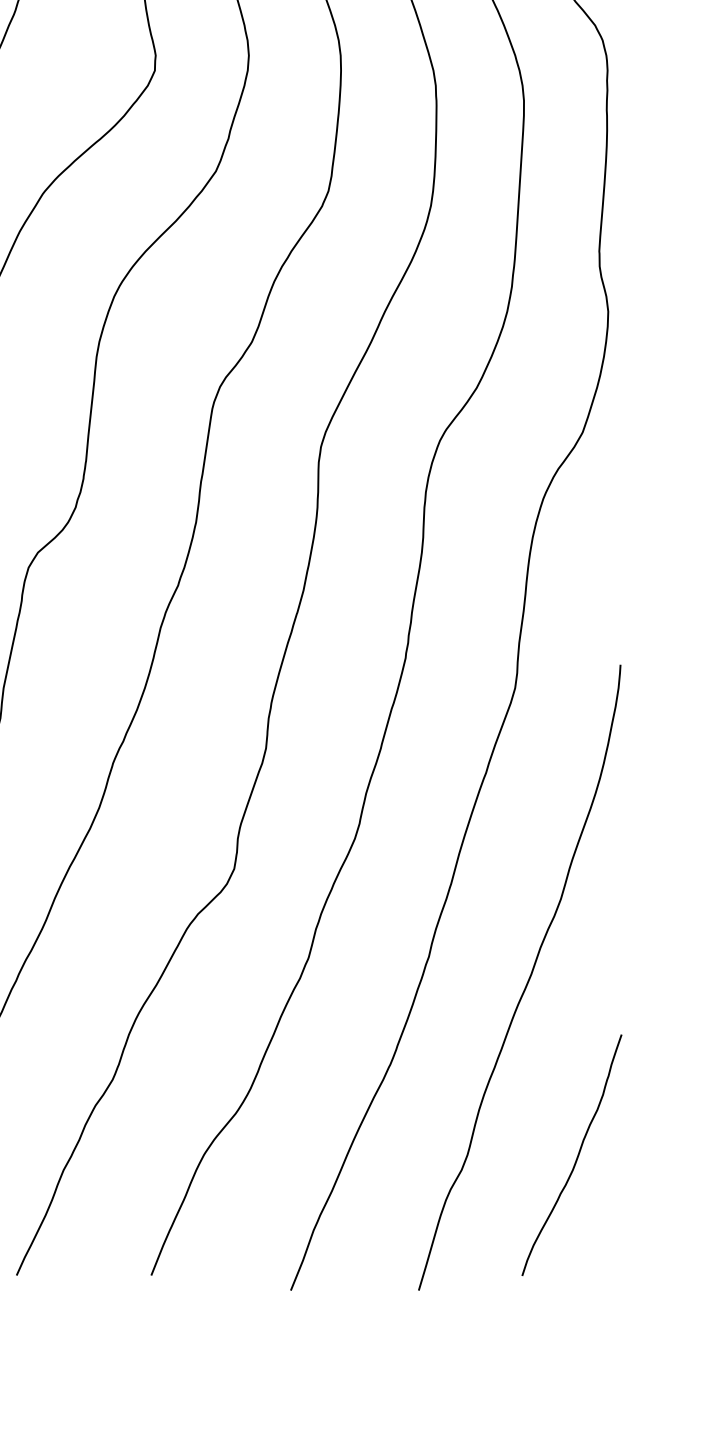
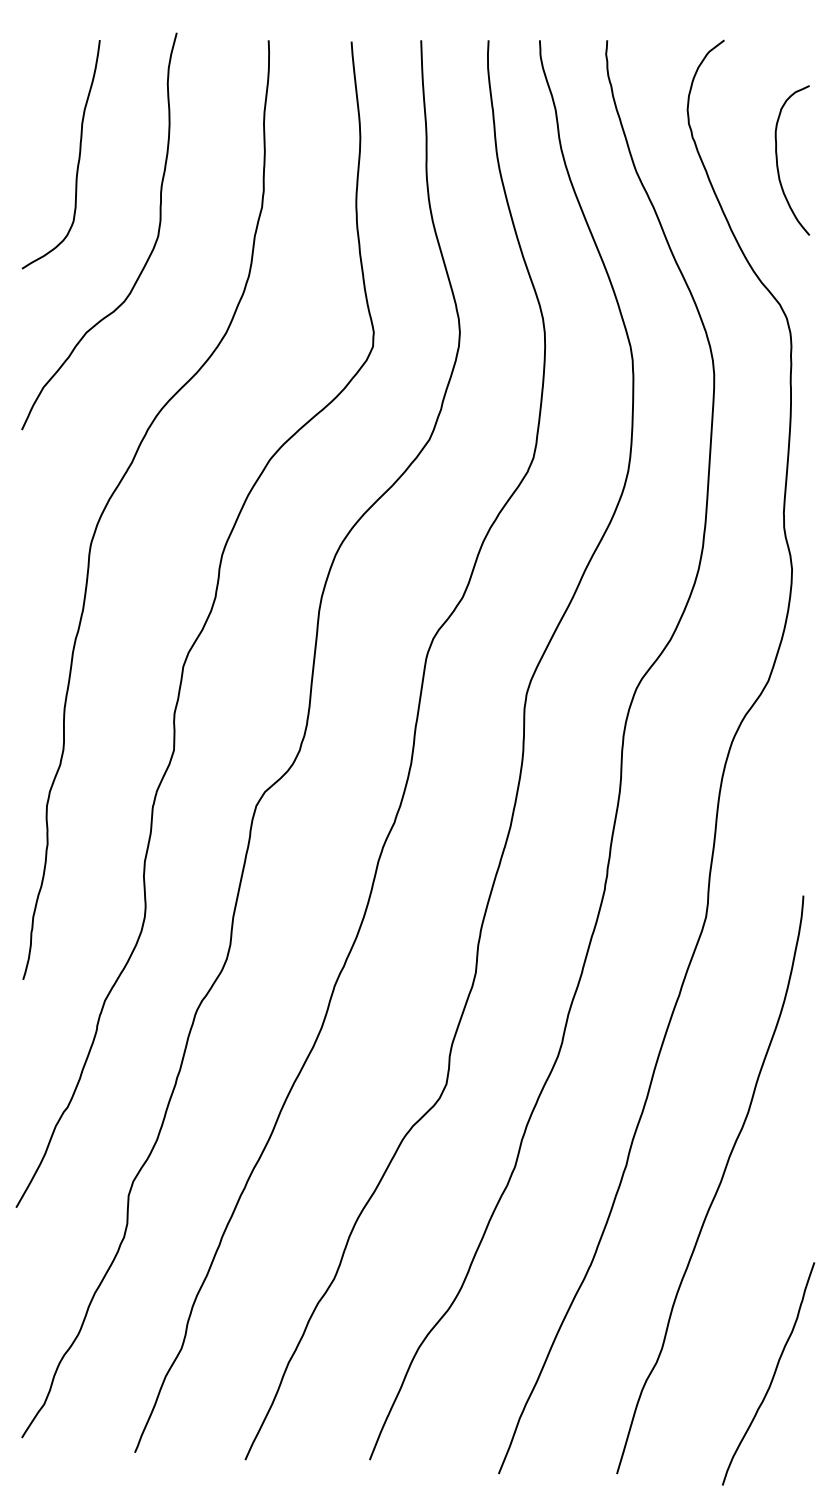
curve: (577, 1154) -> (773, 1373), moved

